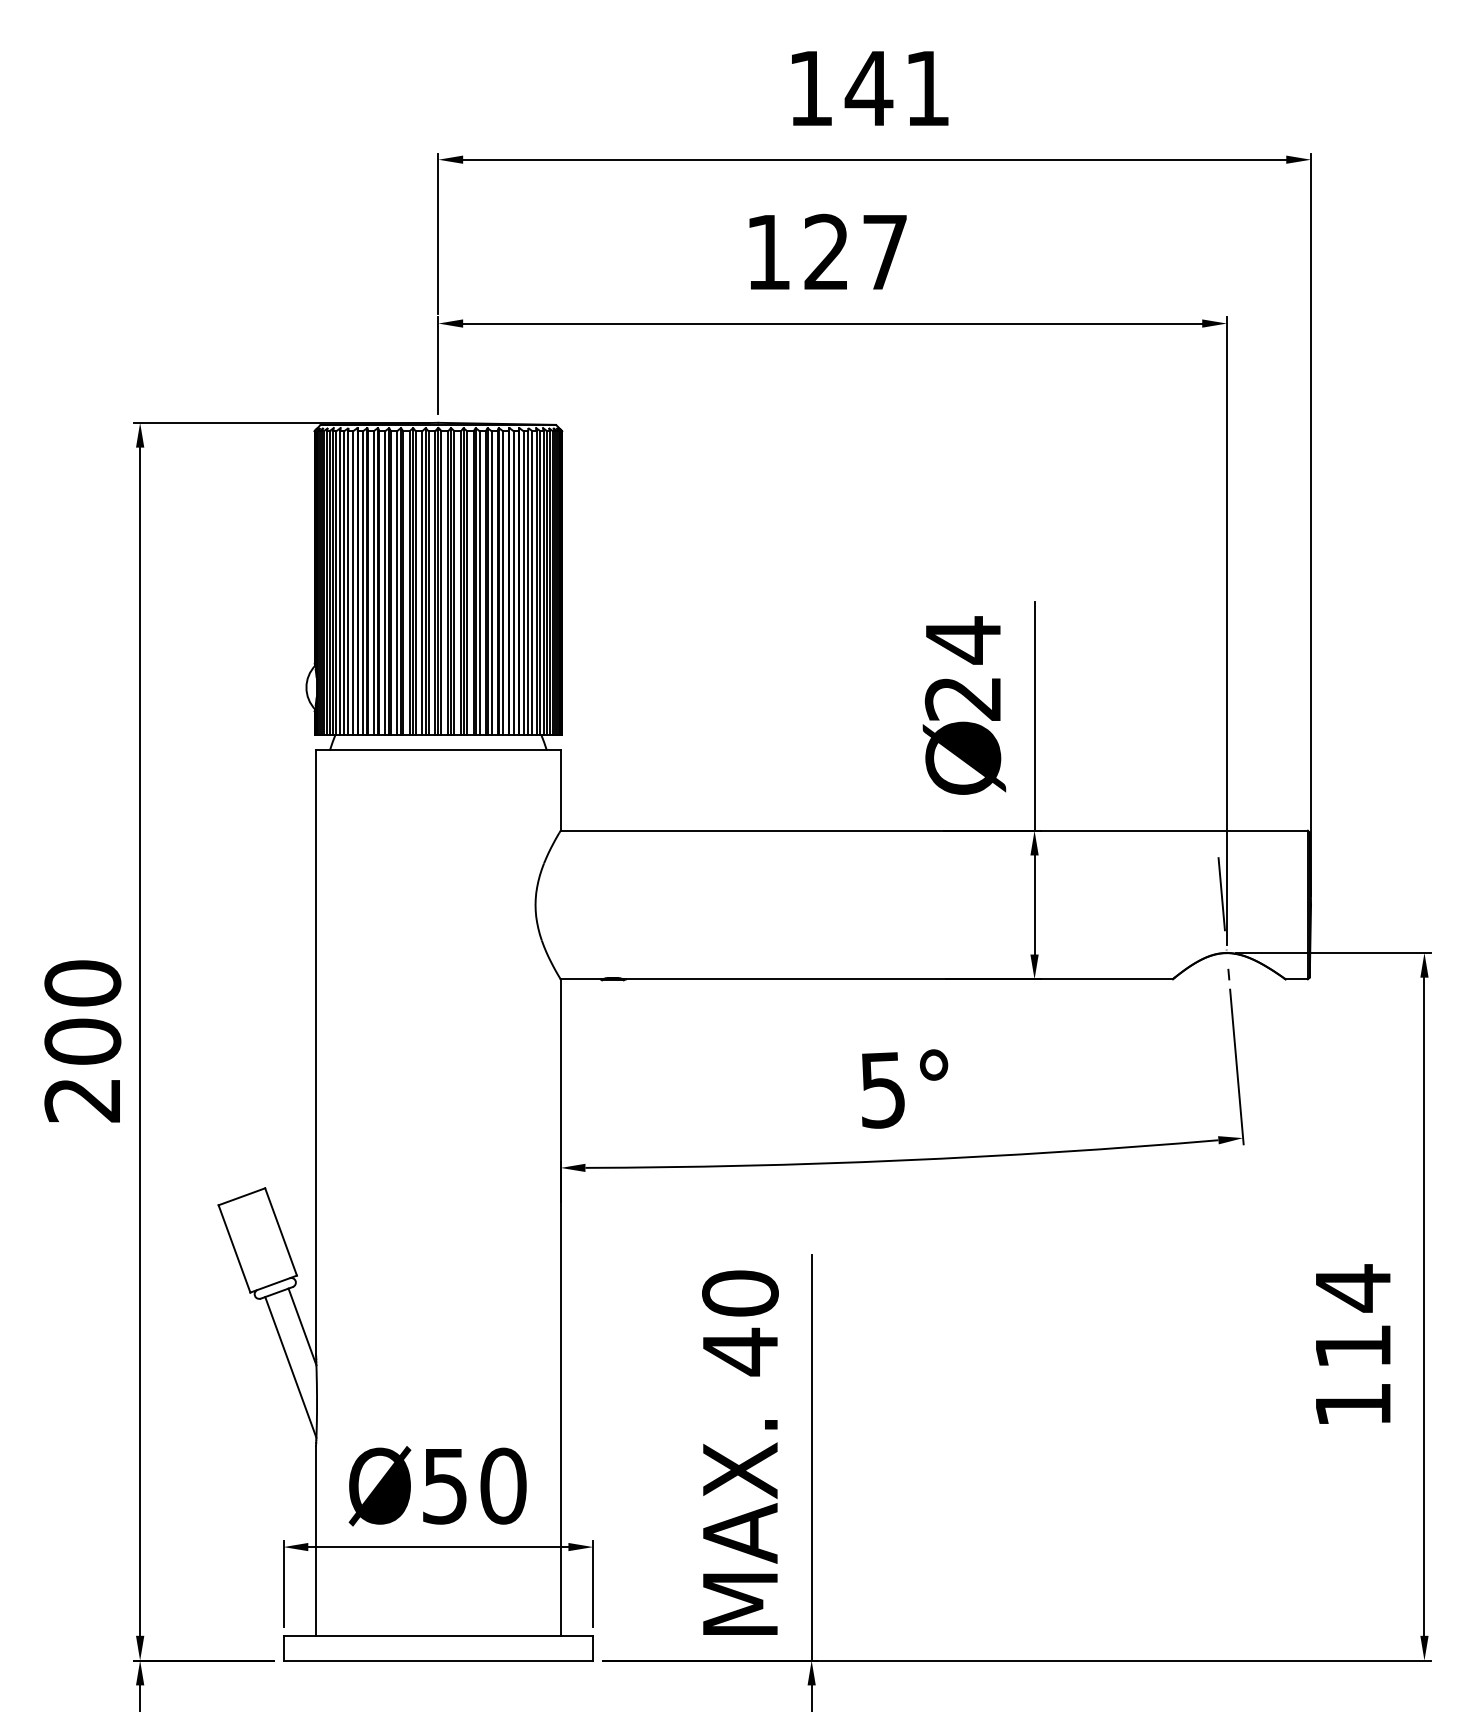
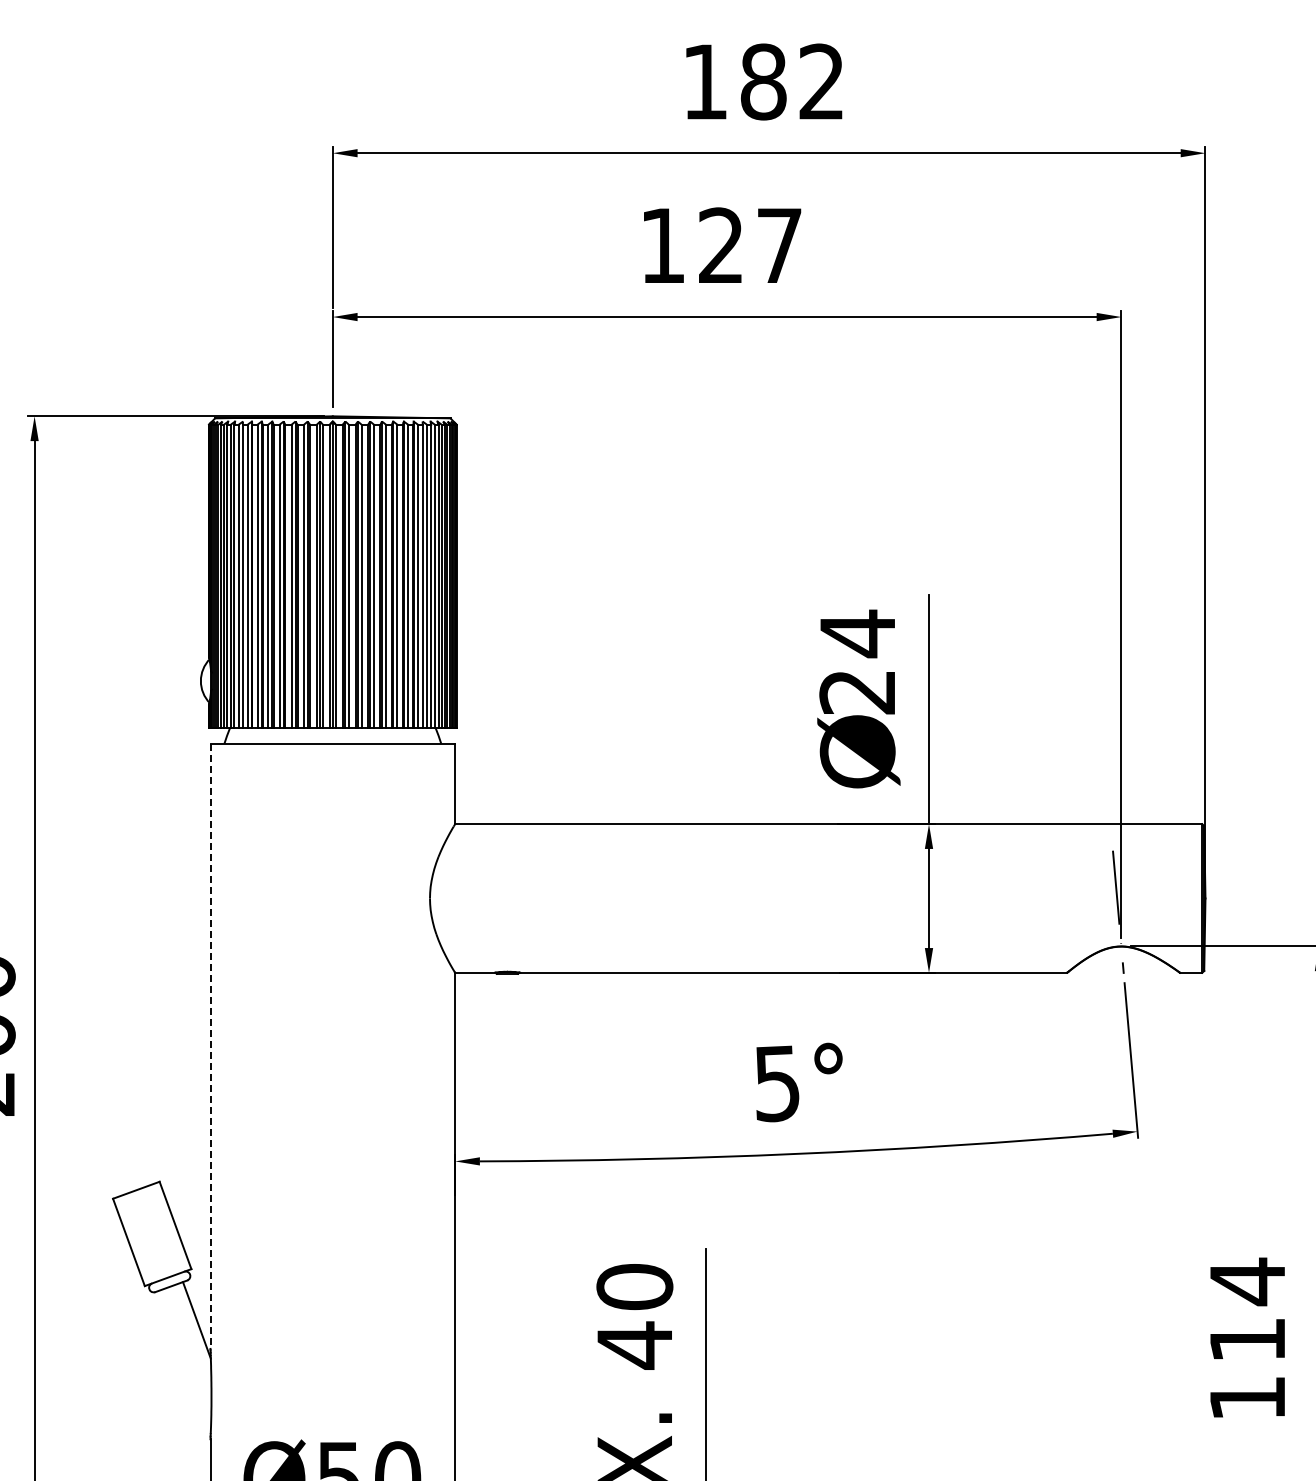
text: (896, 88) -> (790, 81), 141 -> 182
line: (316, 1052) -> (210, 1045), solid -> dashed
line: (290, 1367) -> (184, 1360), removed

